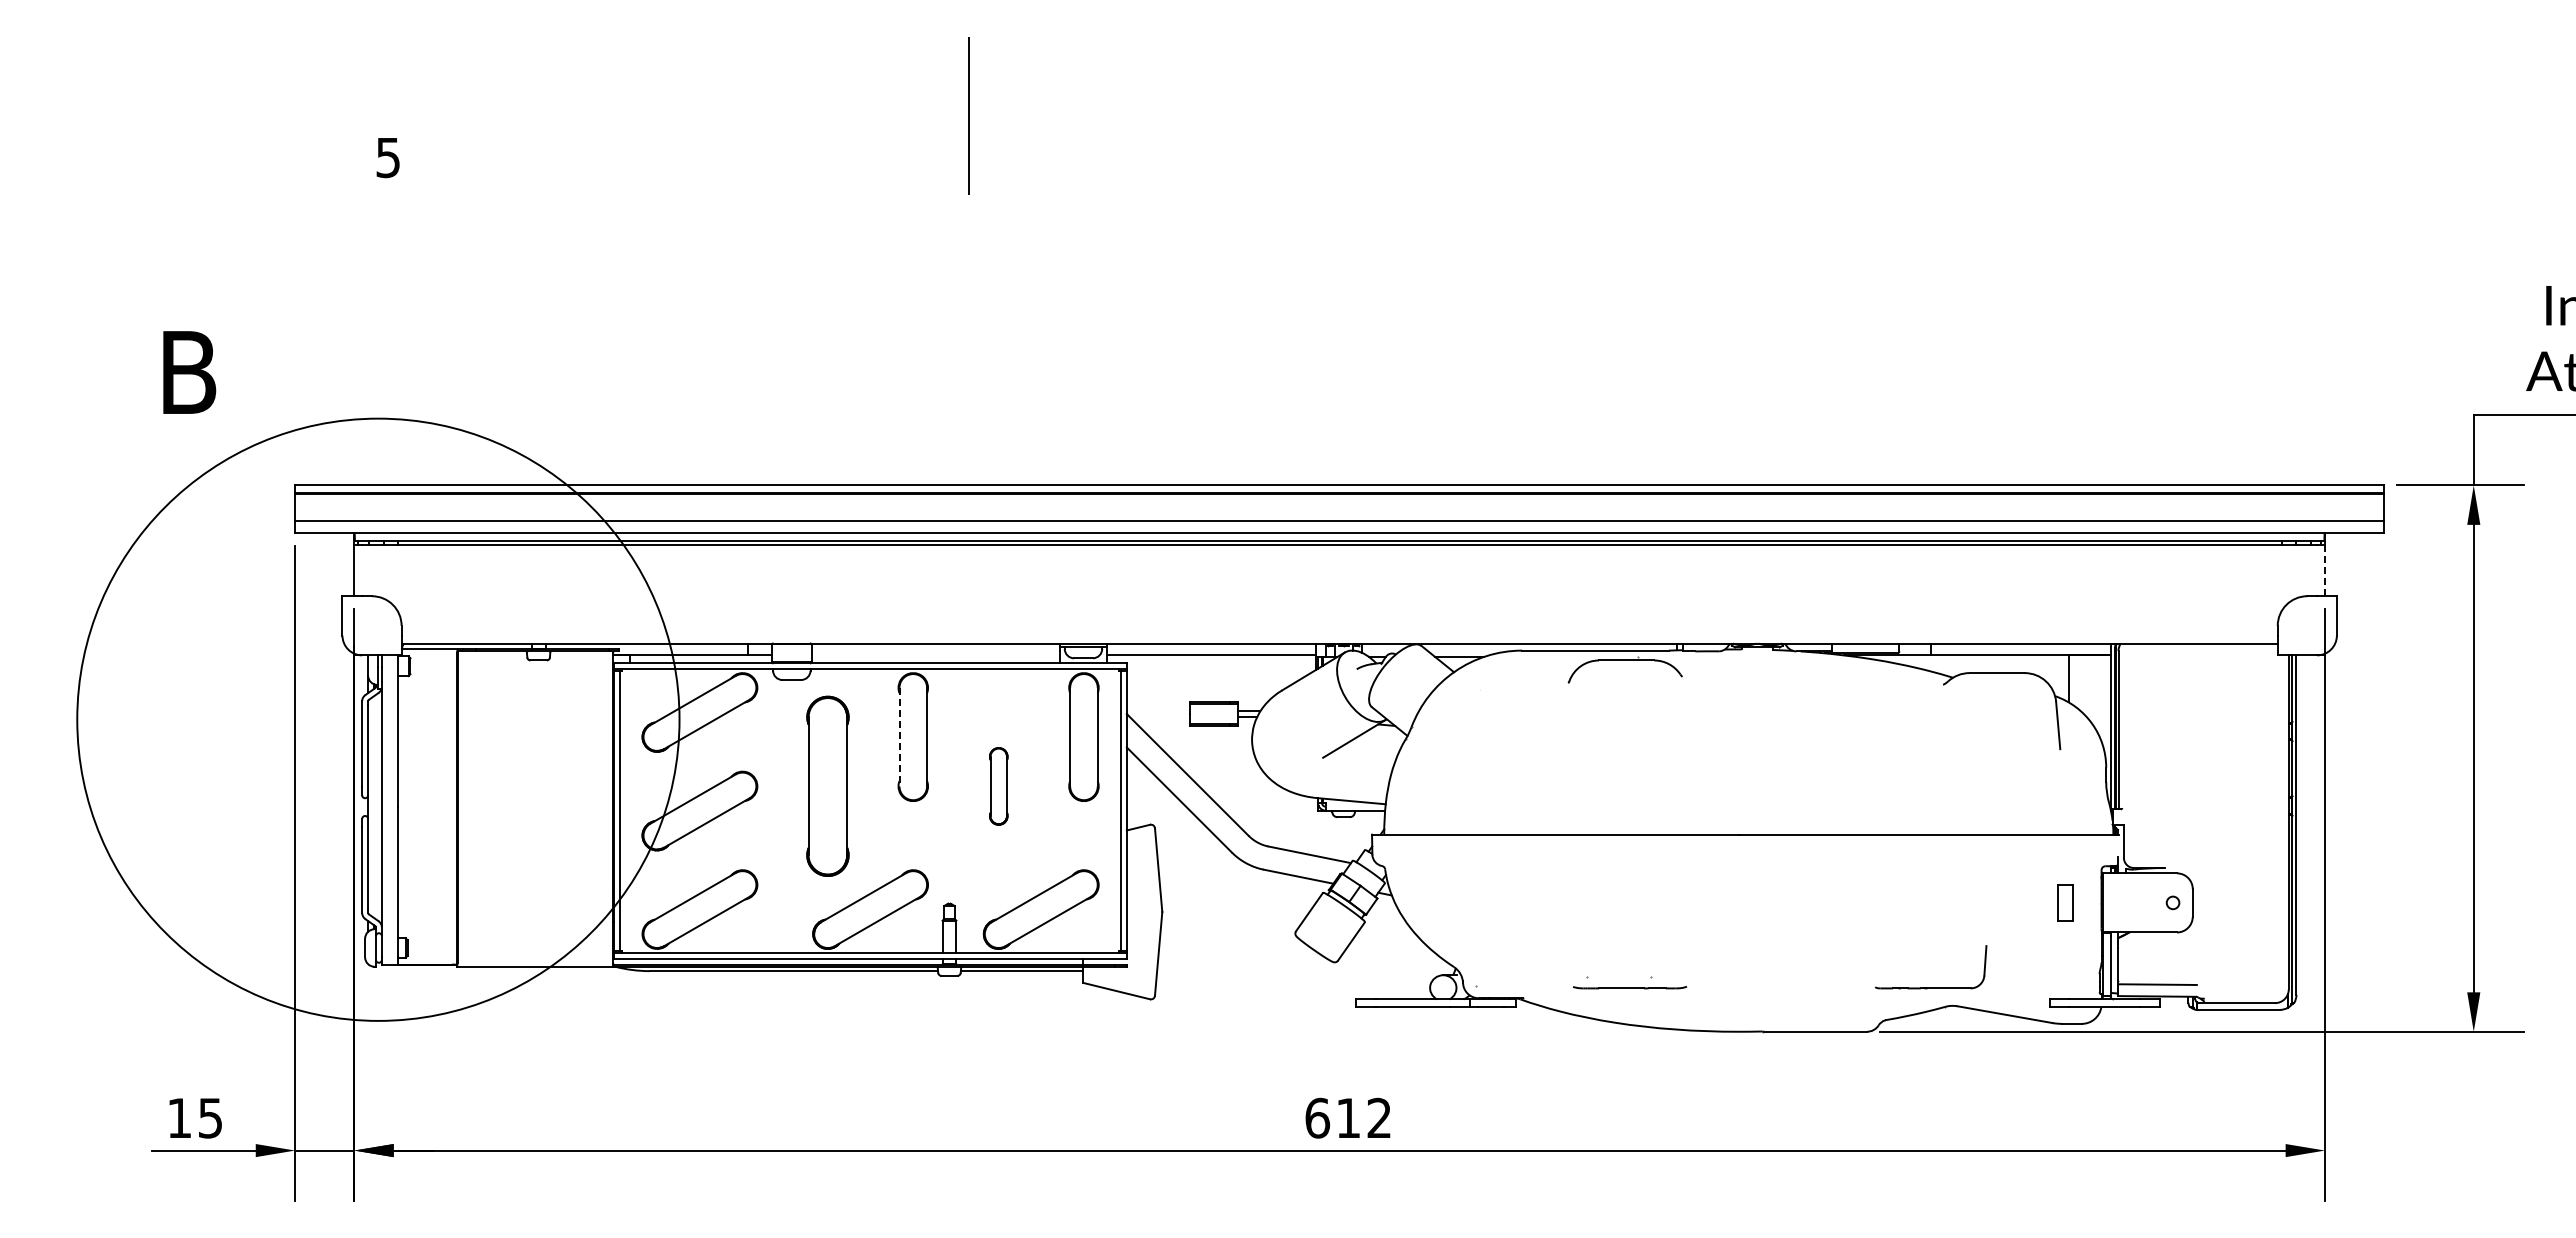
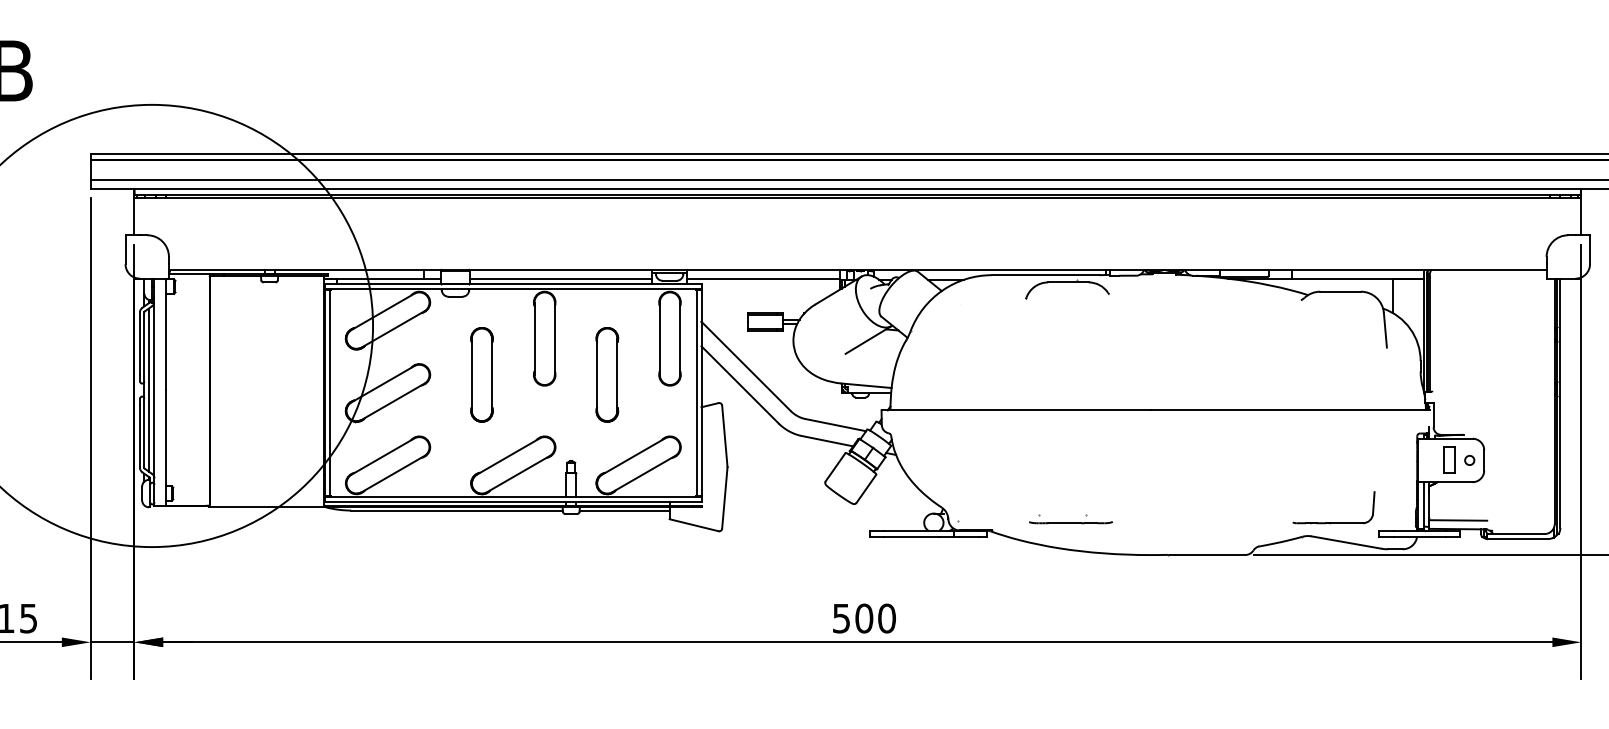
line: (2325, 570) -> (1581, 216), dashed -> solid
line: (935, 655) -> (560, 278), added
line: (899, 737) -> (534, 338), dashed -> solid
part: (827, 786) -> (481, 374), size x0.71
part: (998, 786) -> (607, 374), size x1.67
line: (374, 806) -> (149, 389), added
part: (2065, 902) -> (1449, 460), moved
part: (1930, 987) -> (1333, 522), moved
text: (1348, 1117) -> (864, 618), 612 -> 500

